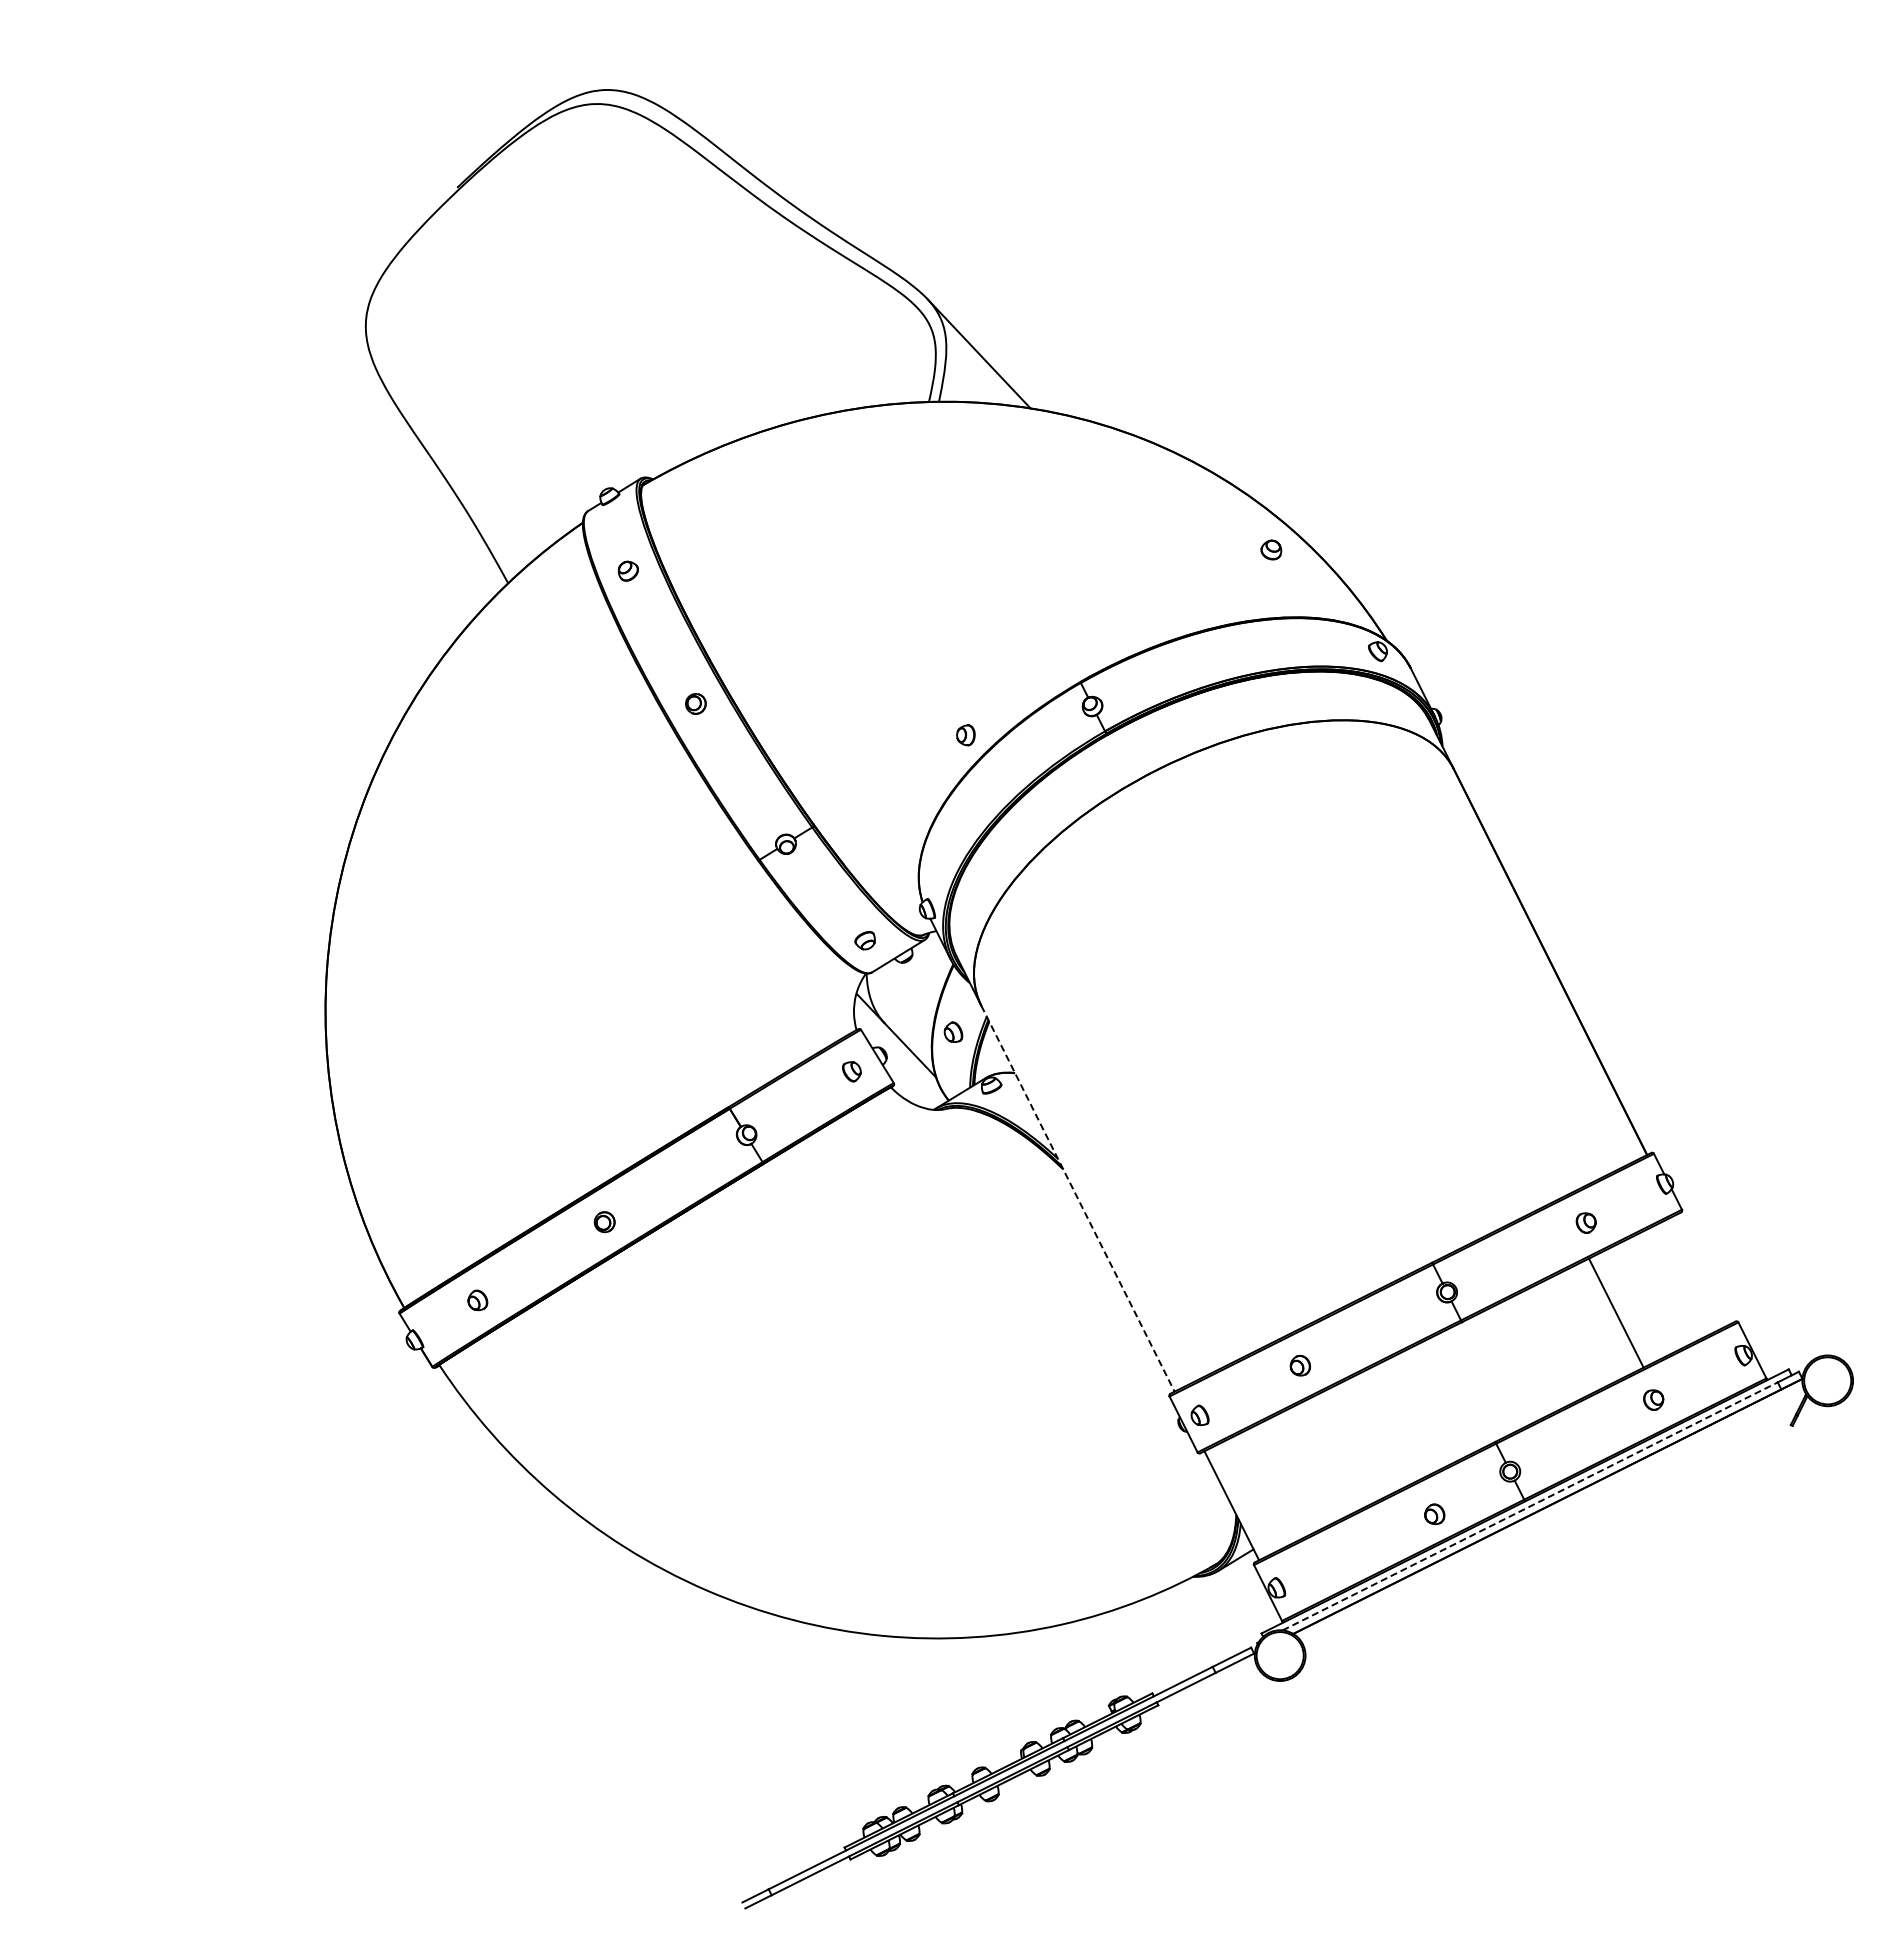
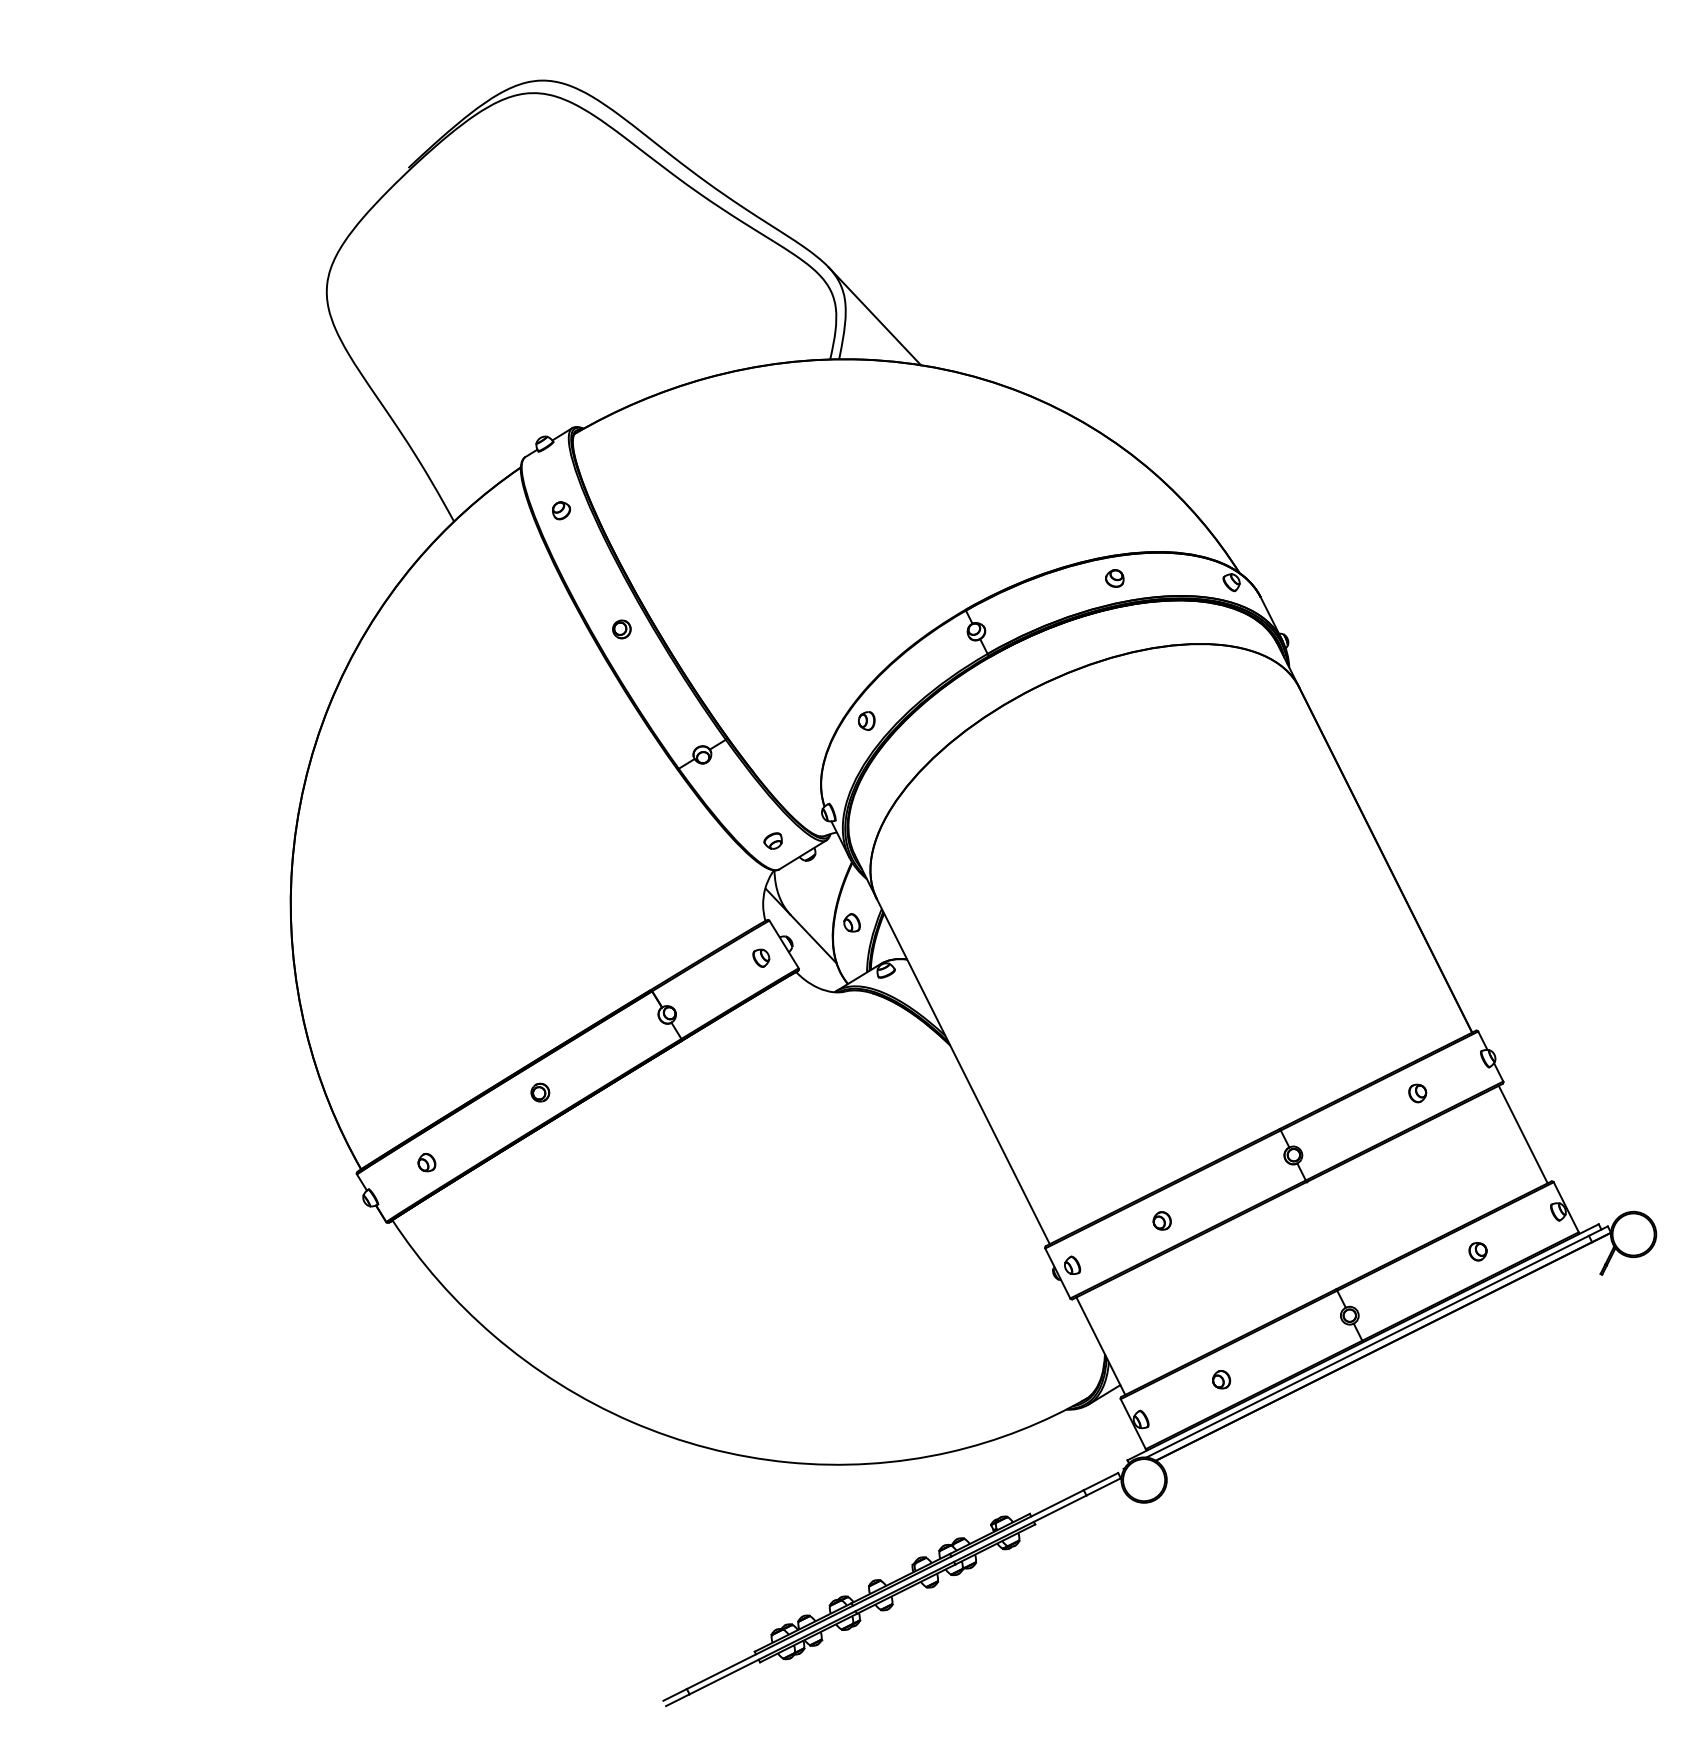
part: (1271, 549) -> (1114, 578), moved
part: (965, 735) -> (866, 721), moved
line: (1077, 1198) -> (962, 1071), dashed -> solid
line: (1615, 1312) -> (1522, 1134), moved
line: (1530, 1506) -> (1367, 1346), dashed -> solid
part: (1434, 1514) -> (1221, 1379), moved

